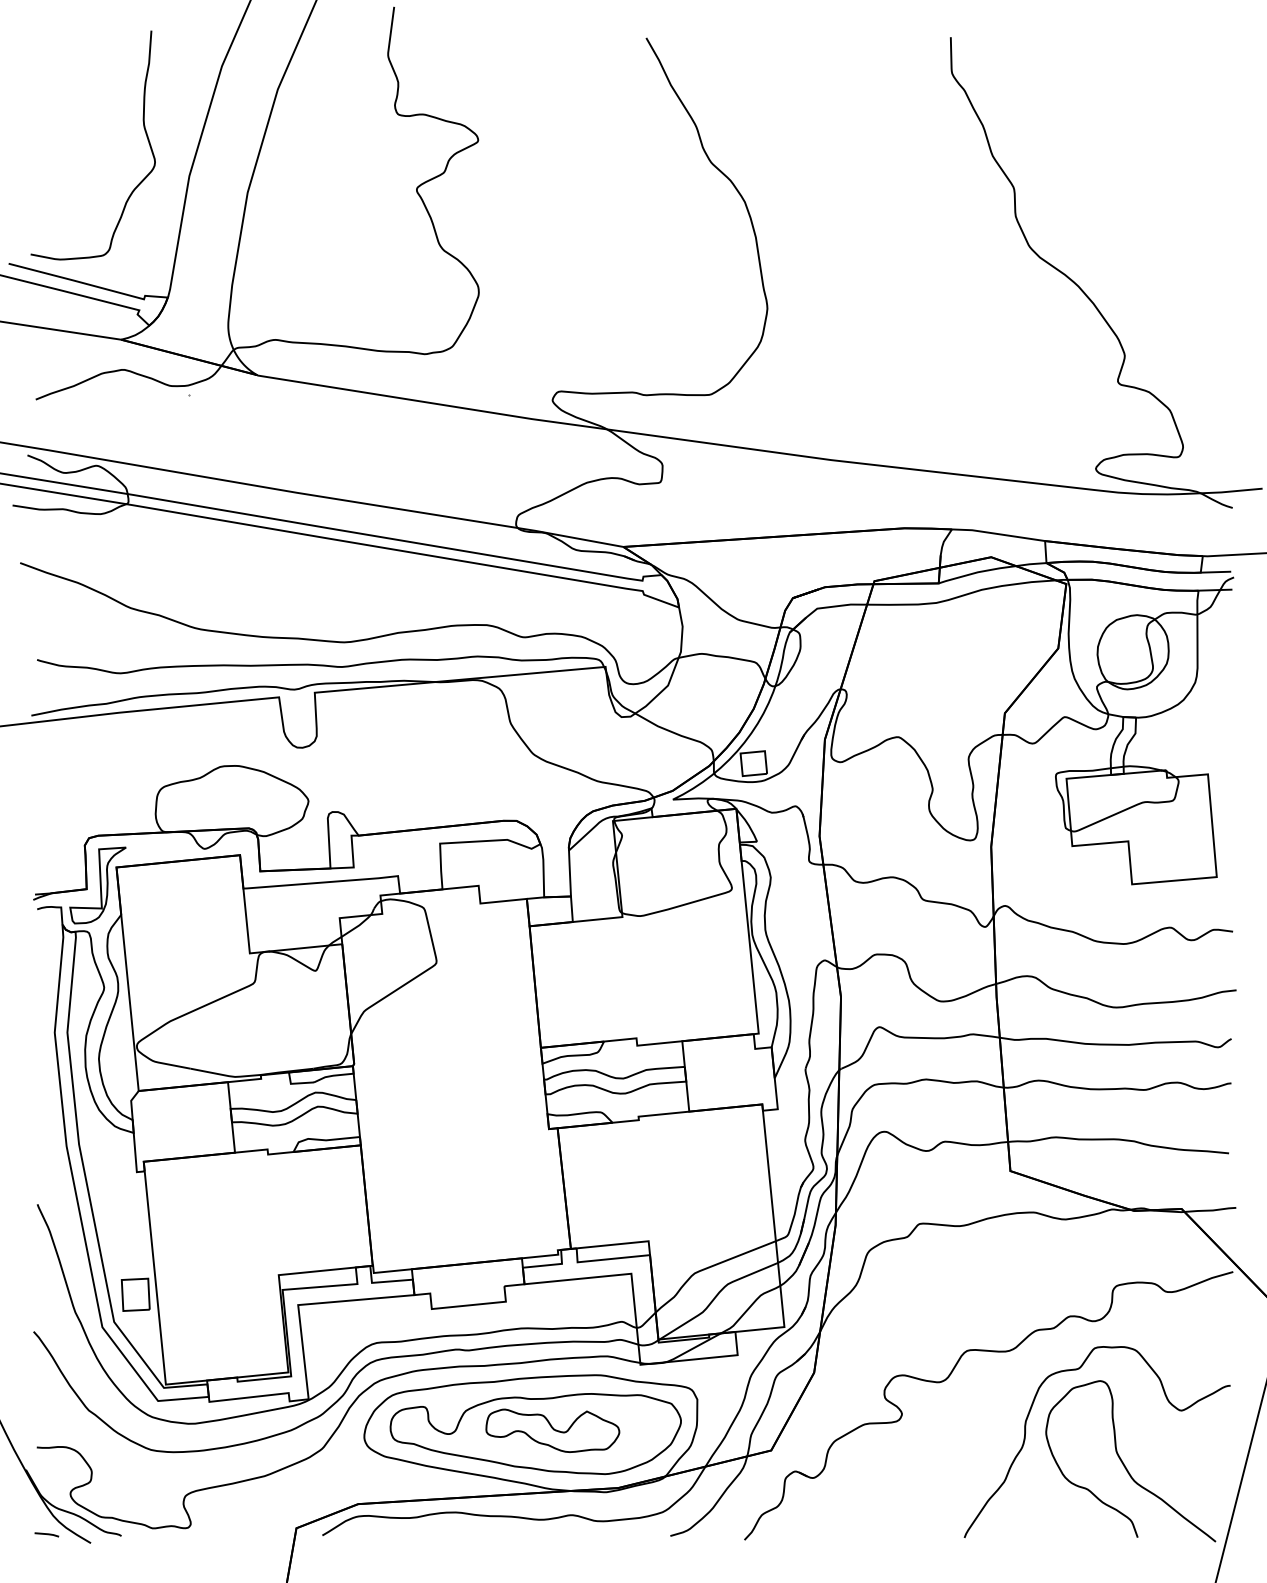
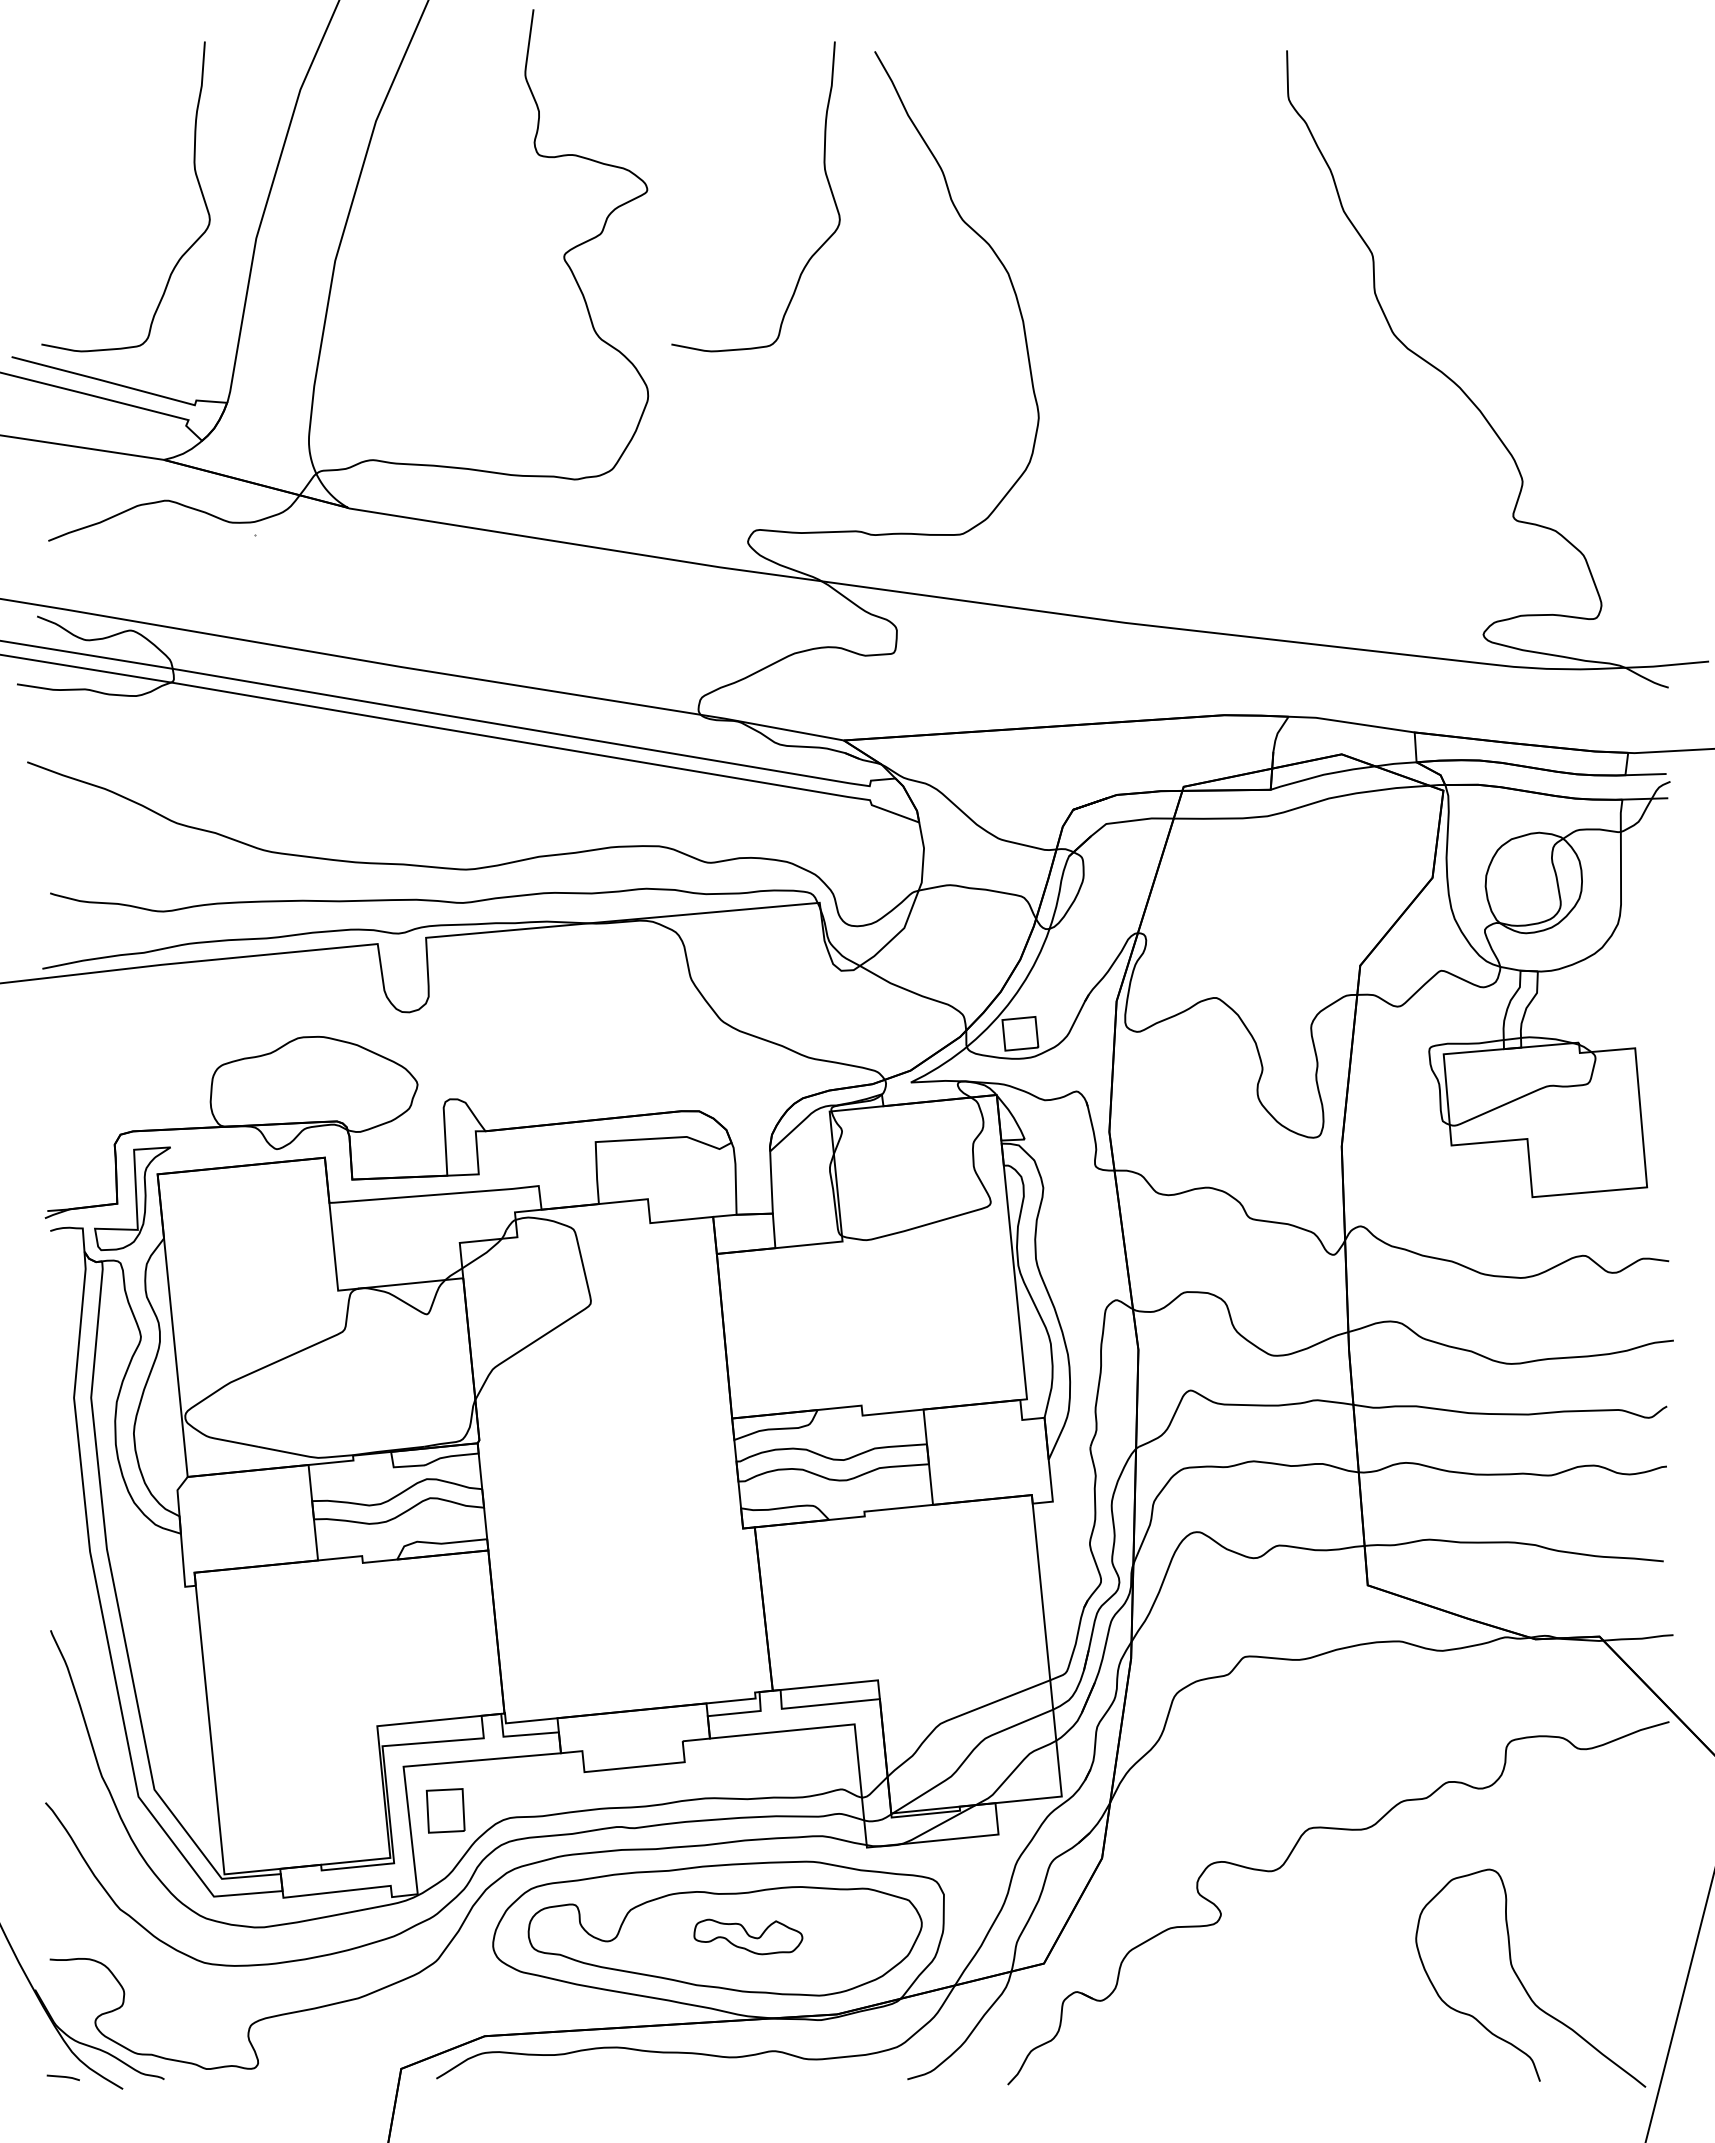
curve: (609, 130) -> (825, 176), added
part: (135, 1294) -> (445, 1810), moved
part: (552, 1430) -> (748, 1936), size x0.6
curve: (1025, 1437) -> (1388, 1946), removed

